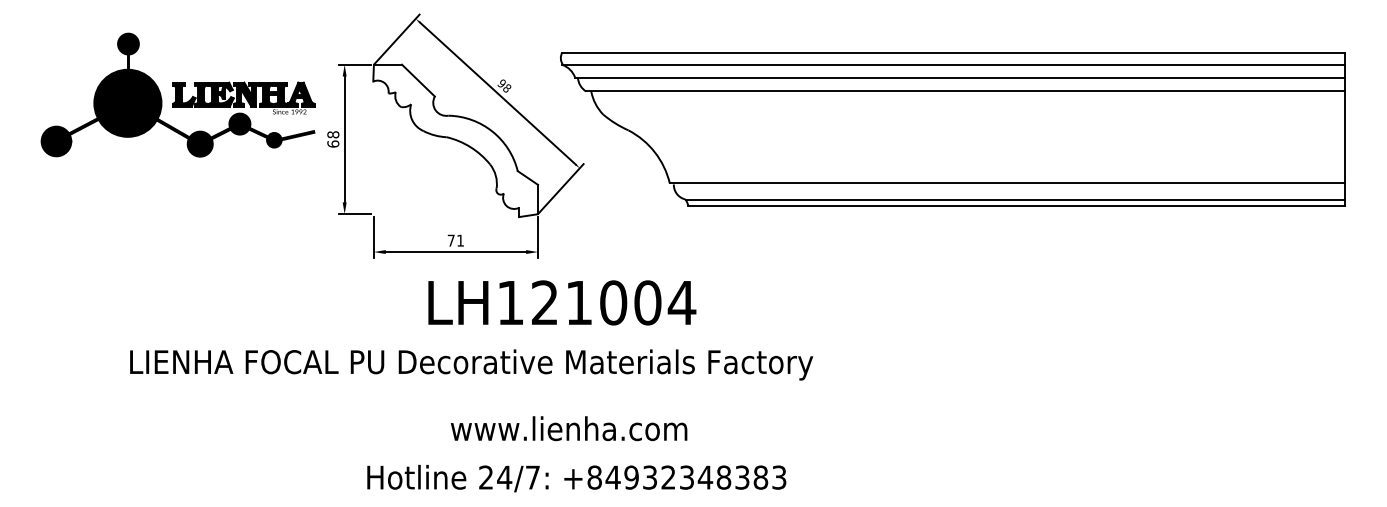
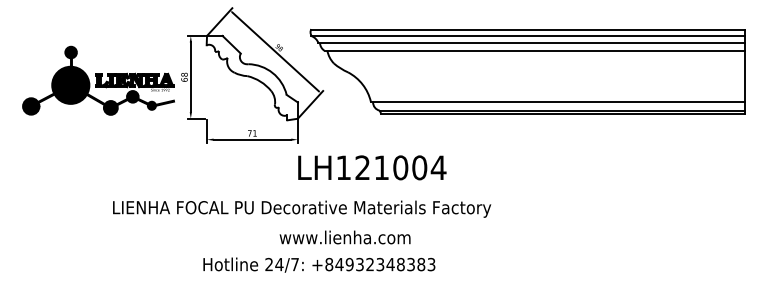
part: (177, 94) -> (98, 80), moved
text: (562, 302) -> (372, 167), moved
text: (472, 363) -> (302, 208), moved
text: (567, 428) -> (344, 237), moved

